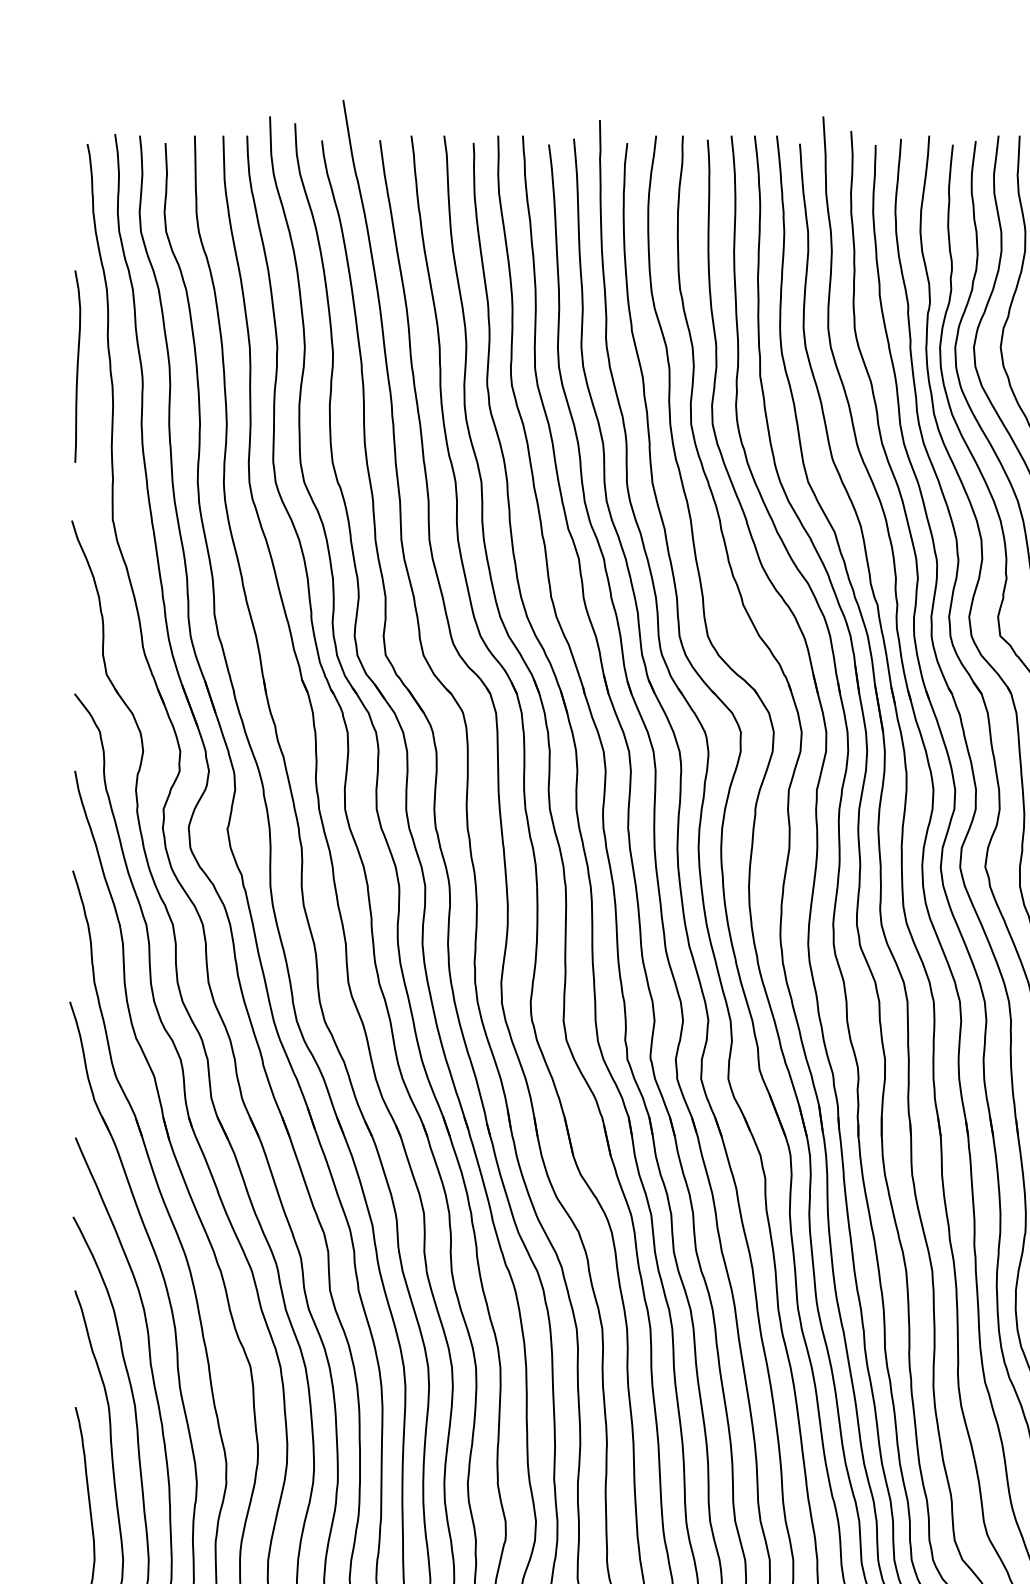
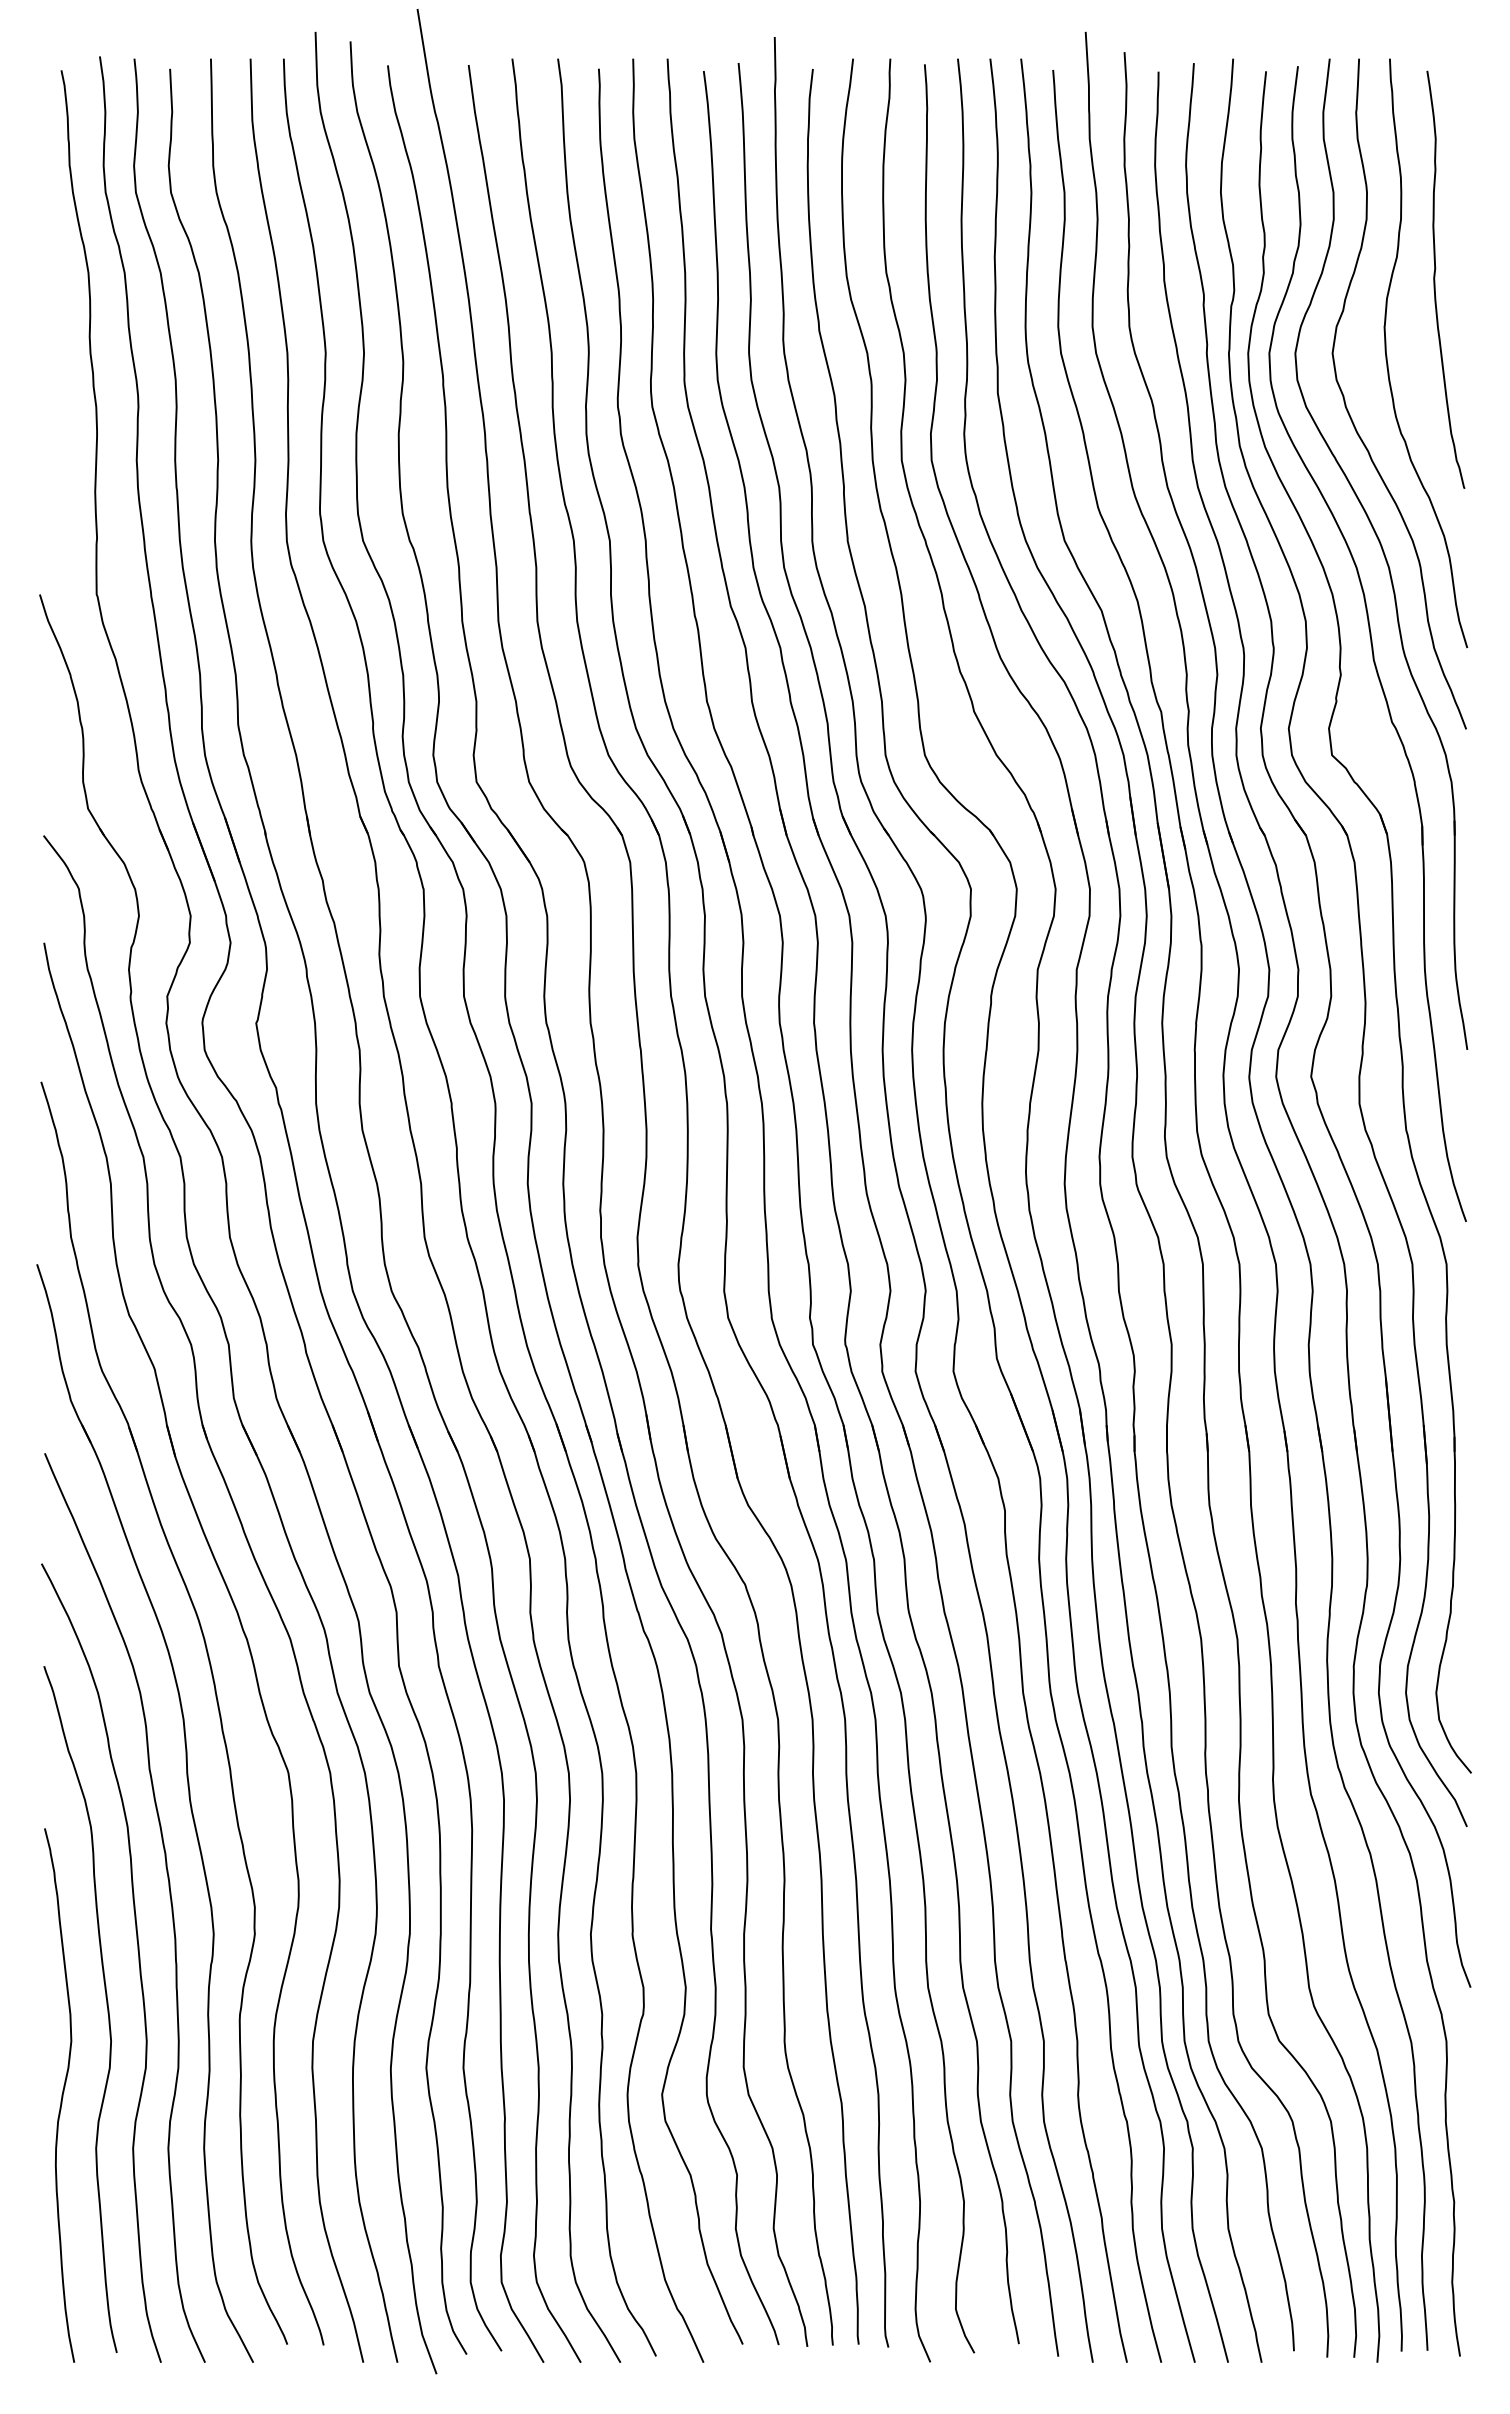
curve: (77, 366) -> (47, 380), removed

